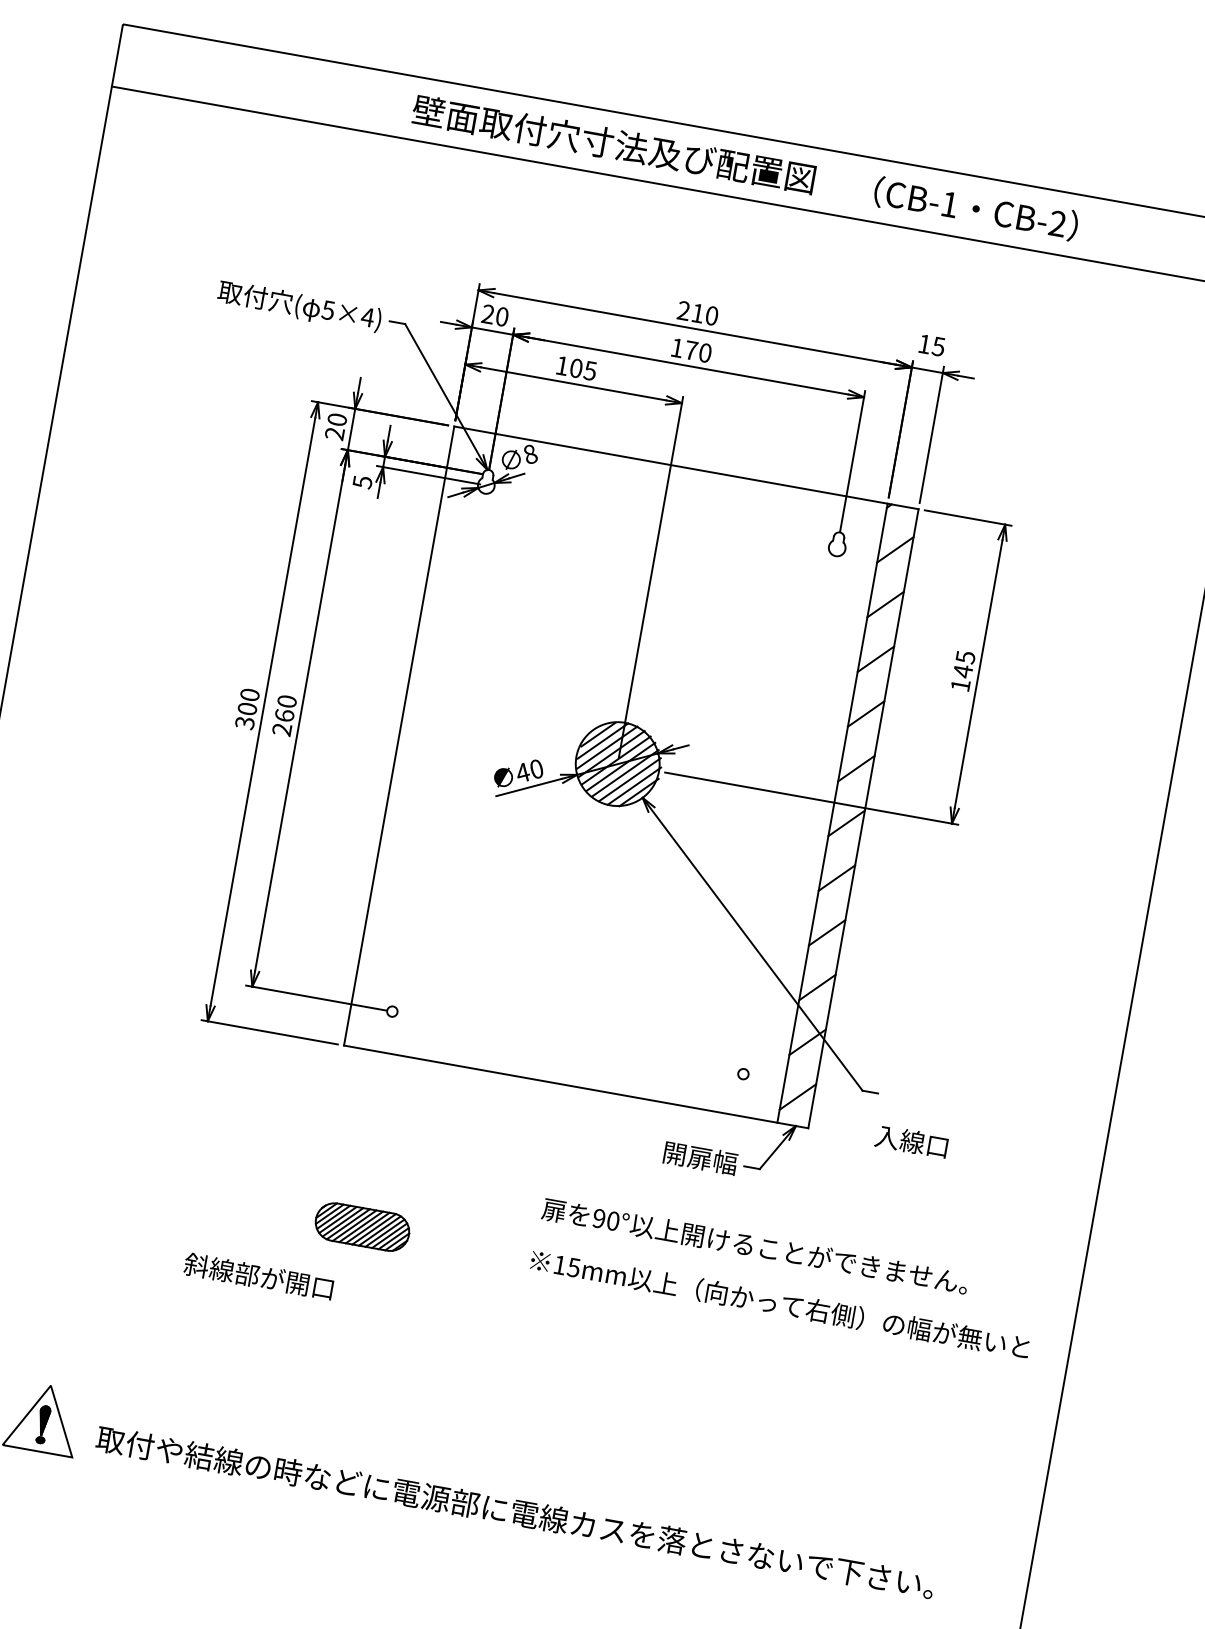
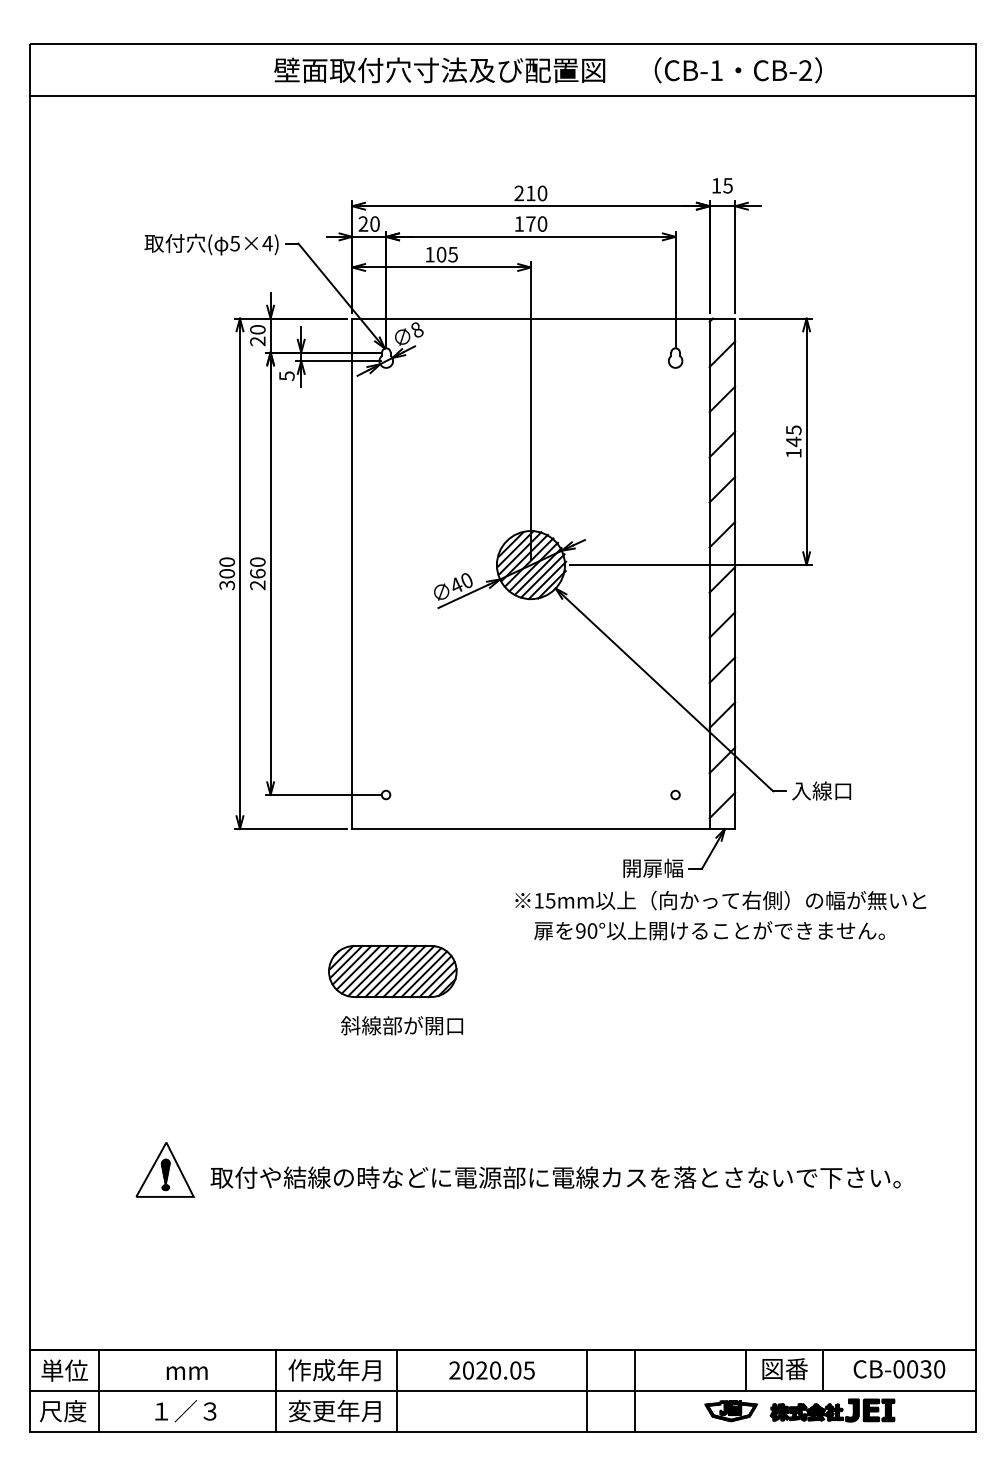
text: (911, 1141) -> (821, 790), moved
part: (362, 1227) -> (392, 971), size x1.67
text: (259, 1276) -> (402, 1025), moved
text: (779, 1303) -> (720, 900), moved

